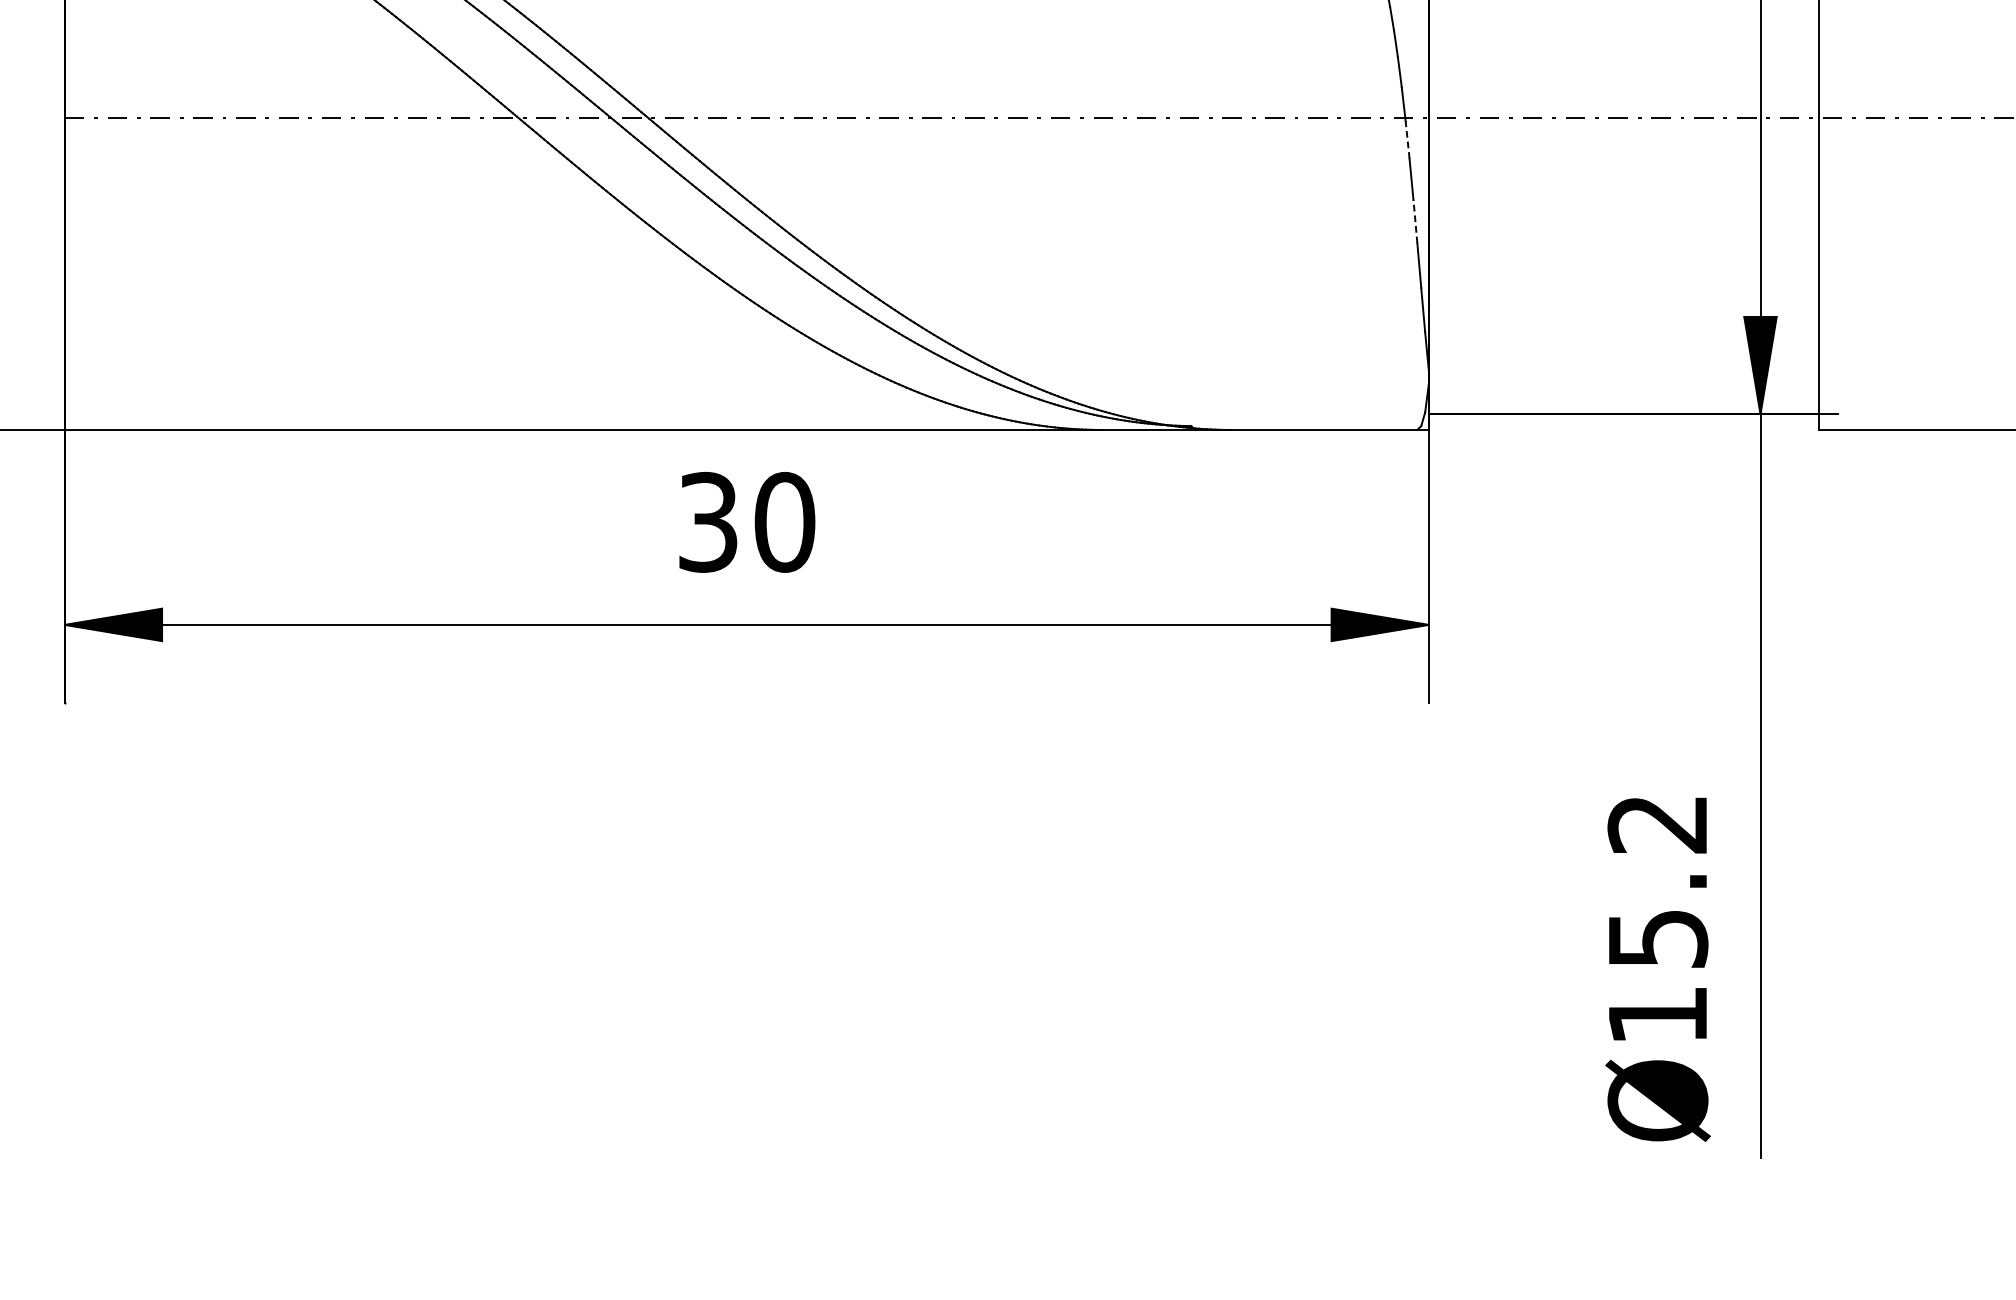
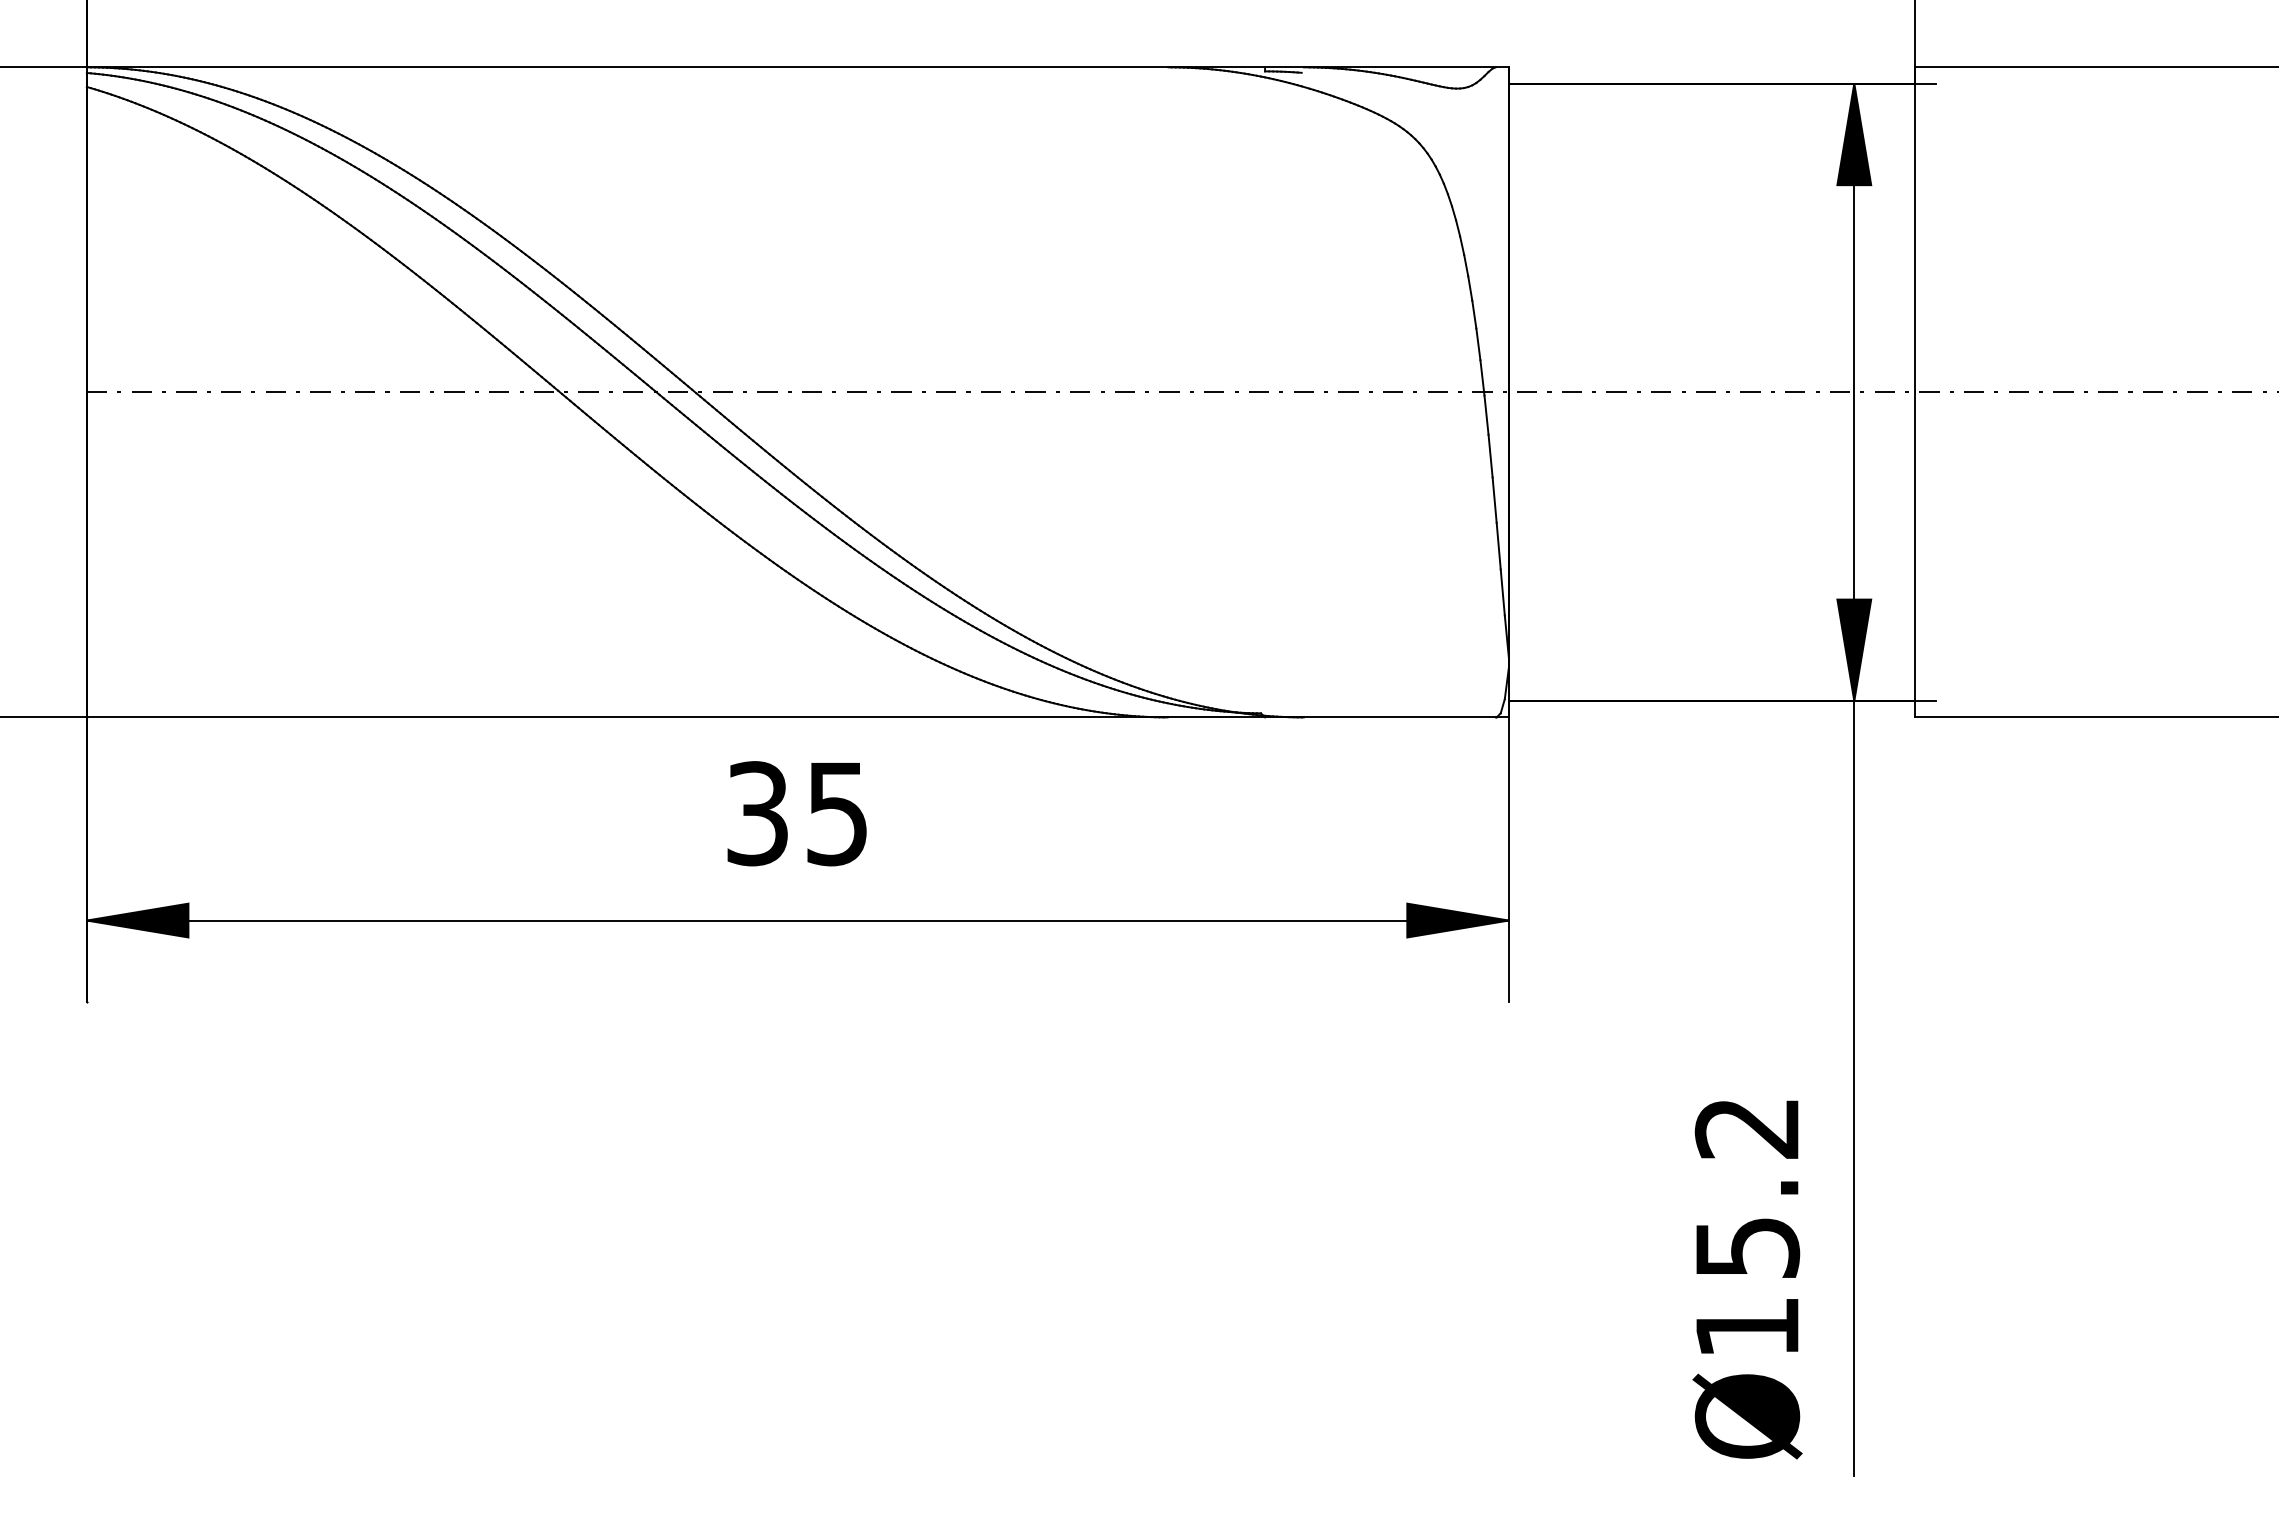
line: (1407, 140) -> (1486, 415), dashed -> solid
line: (1415, 221) -> (1494, 500), dashed -> solid
text: (784, 522) -> (837, 813), 30 -> 35

